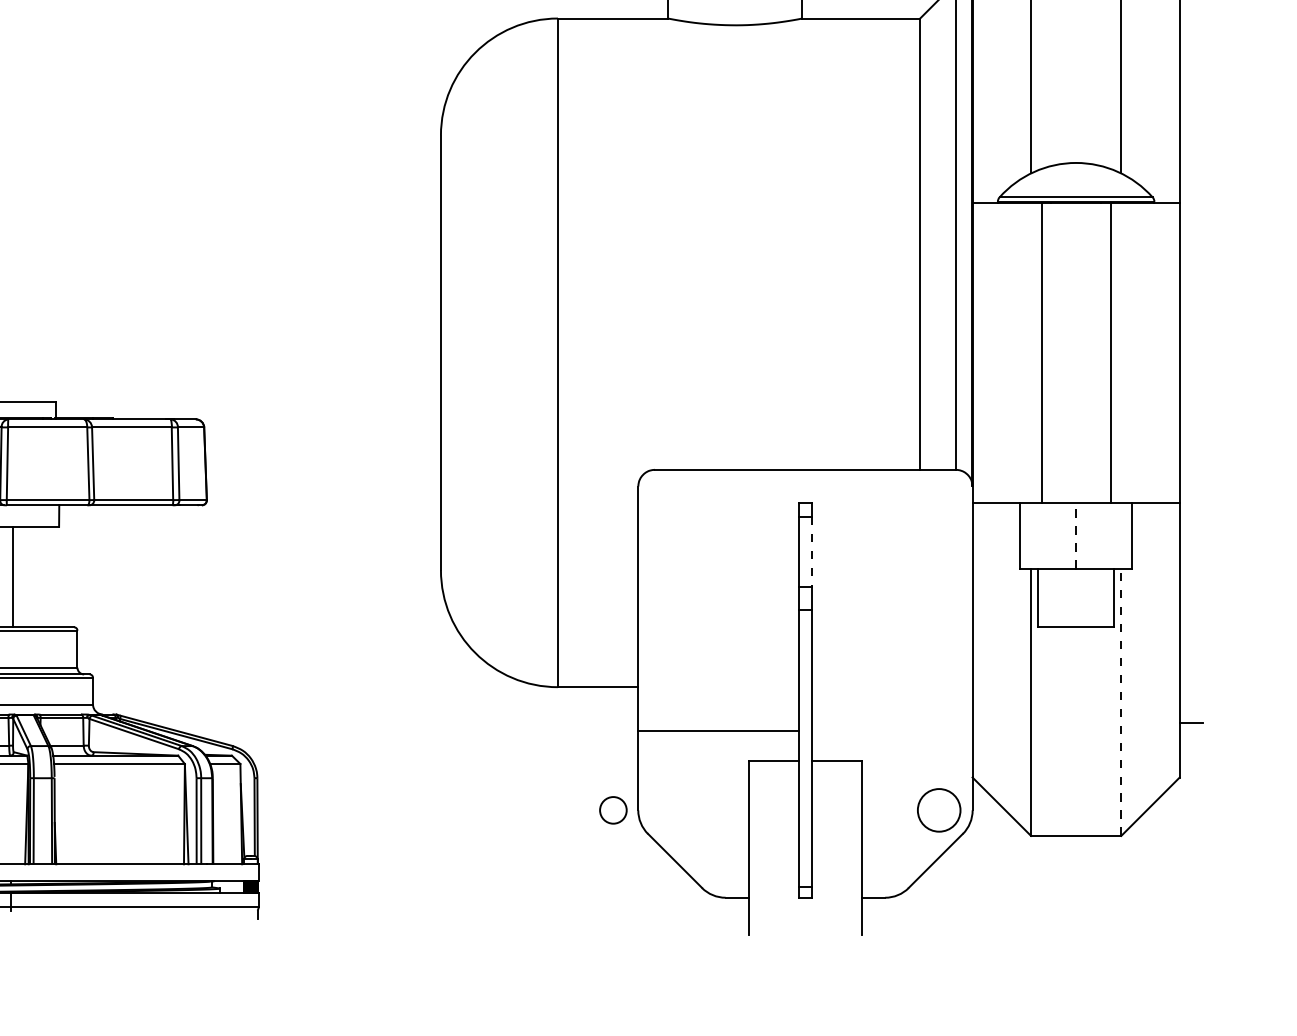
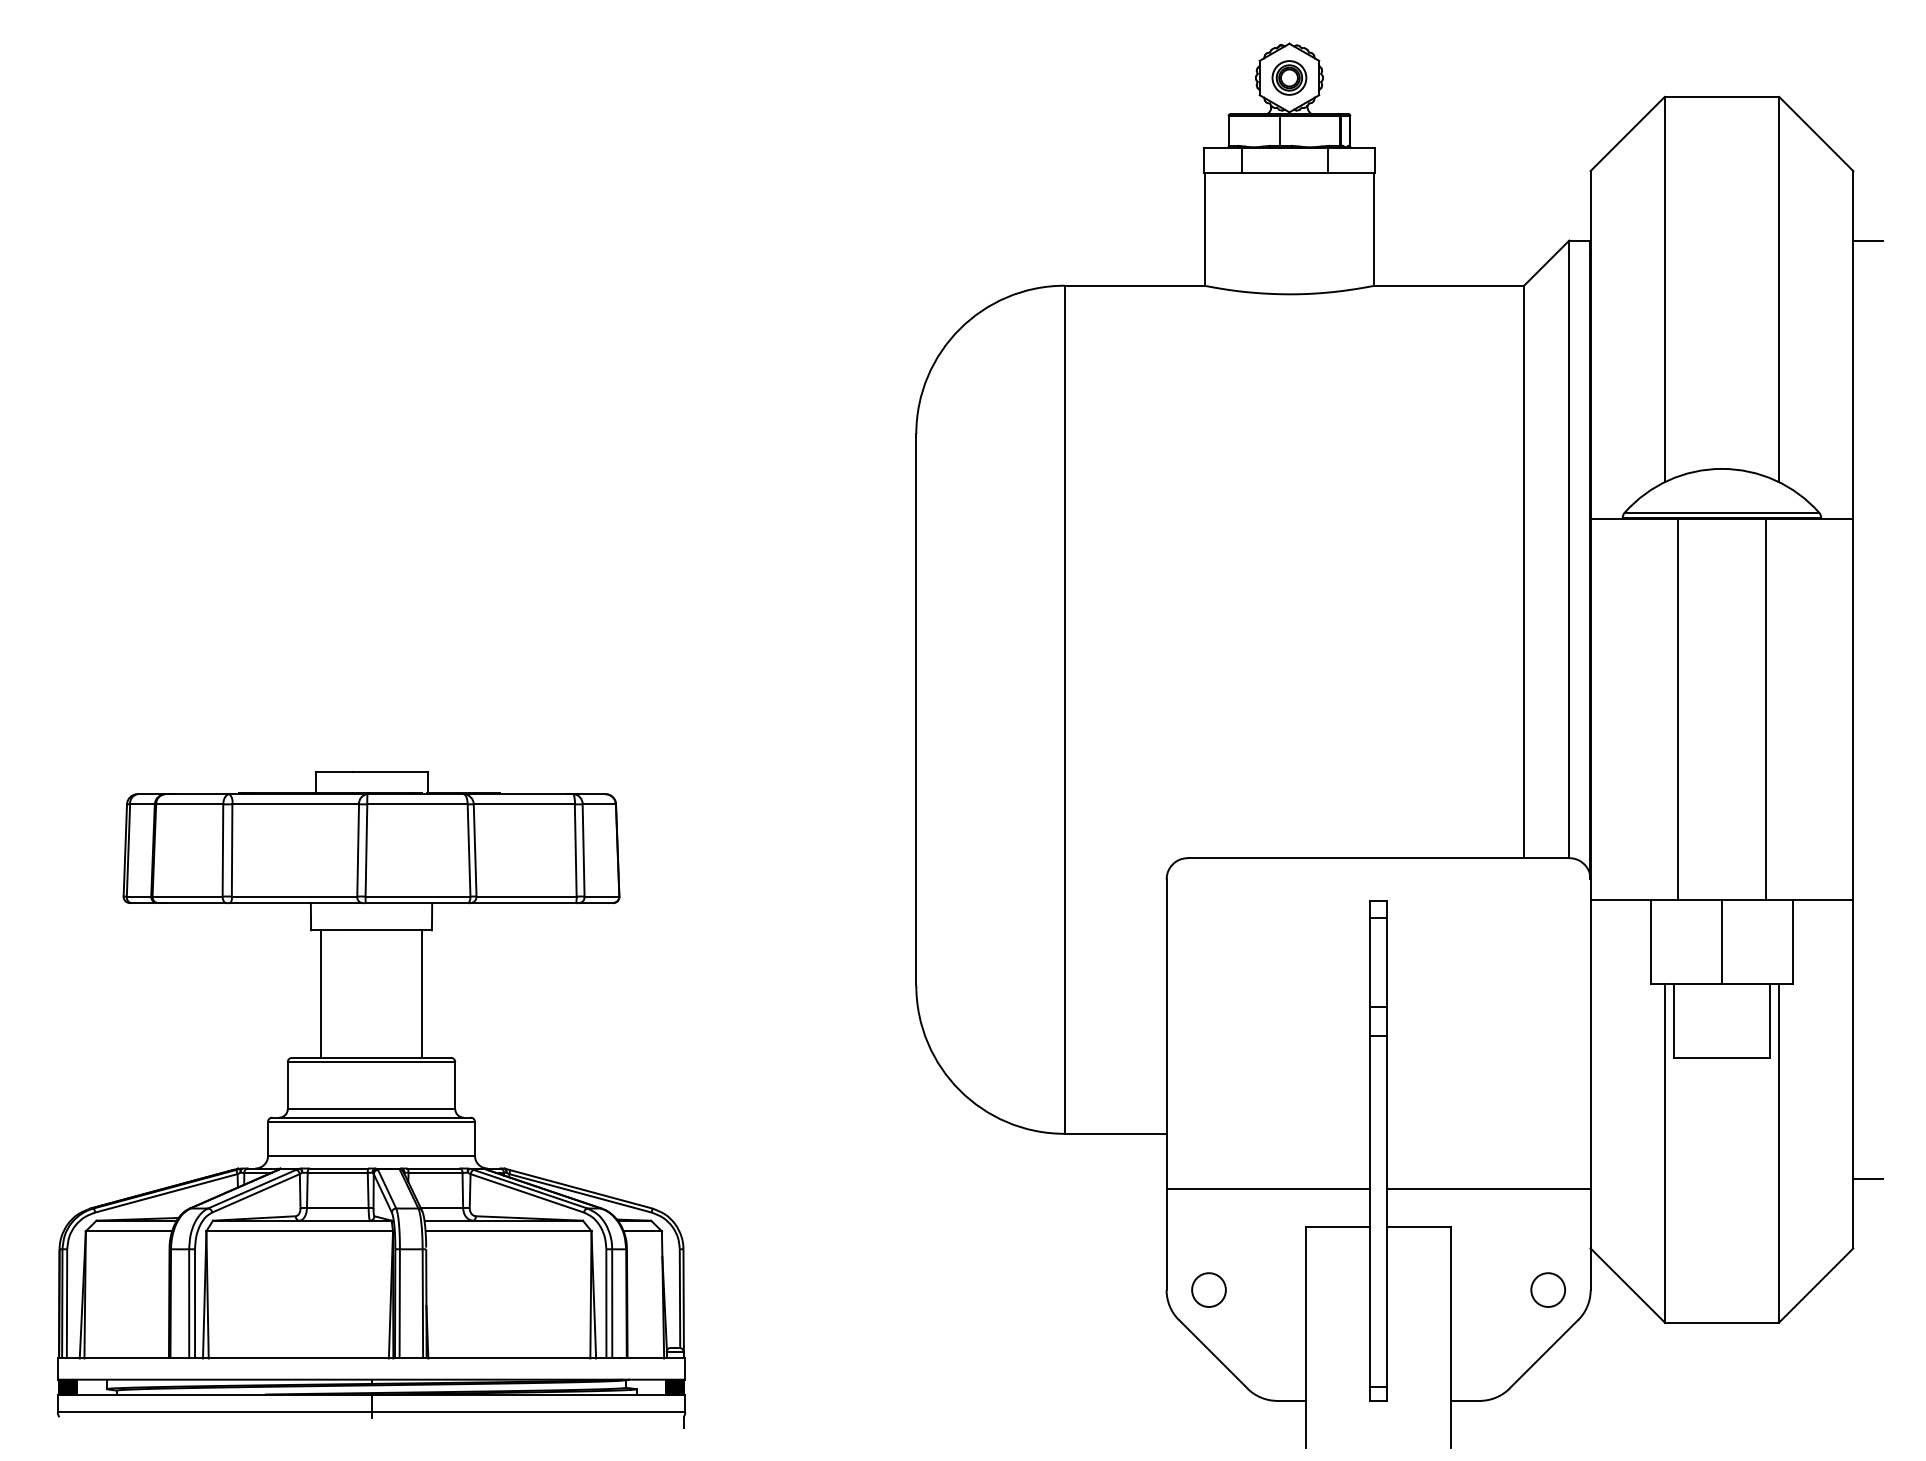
line: (1075, 536) -> (1721, 942), dashed -> solid
line: (812, 552) -> (1387, 962), dashed -> solid
line: (12, 576) -> (421, 993), moved
line: (1121, 701) -> (1779, 1152), dashed -> solid
line: (892, 730) -> (1488, 1188), added
circle: (612, 809) -> (1208, 1289), moved
circle: (939, 809) -> (1548, 1289), size x0.62

